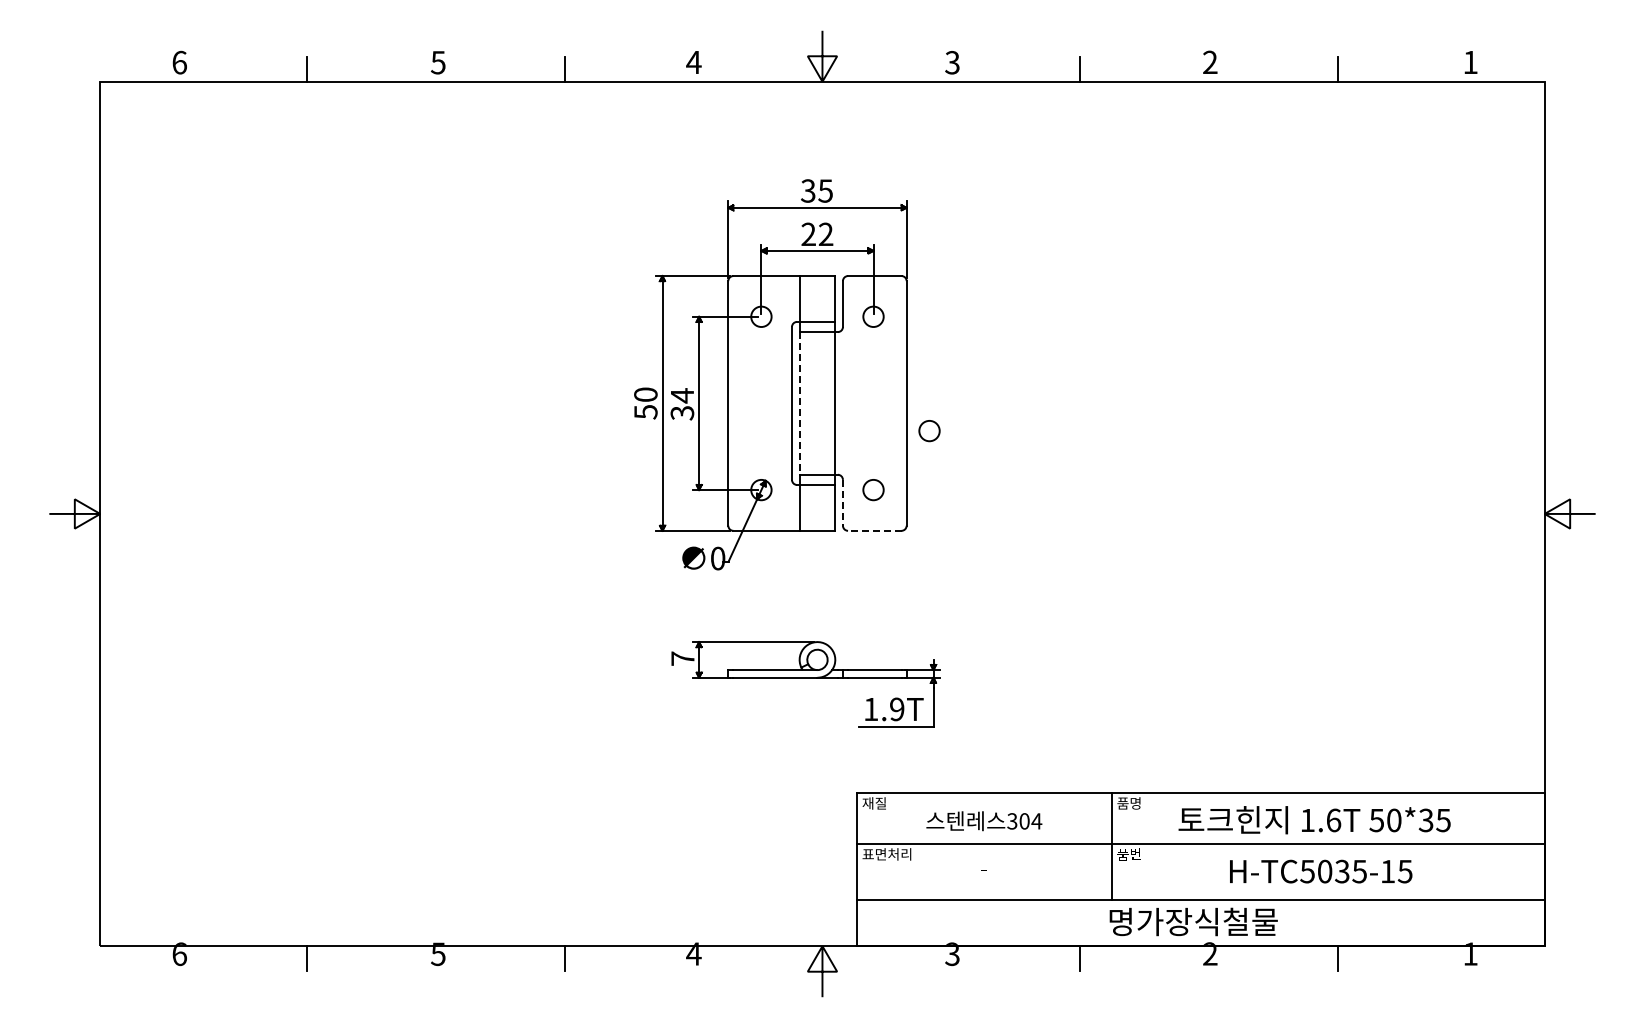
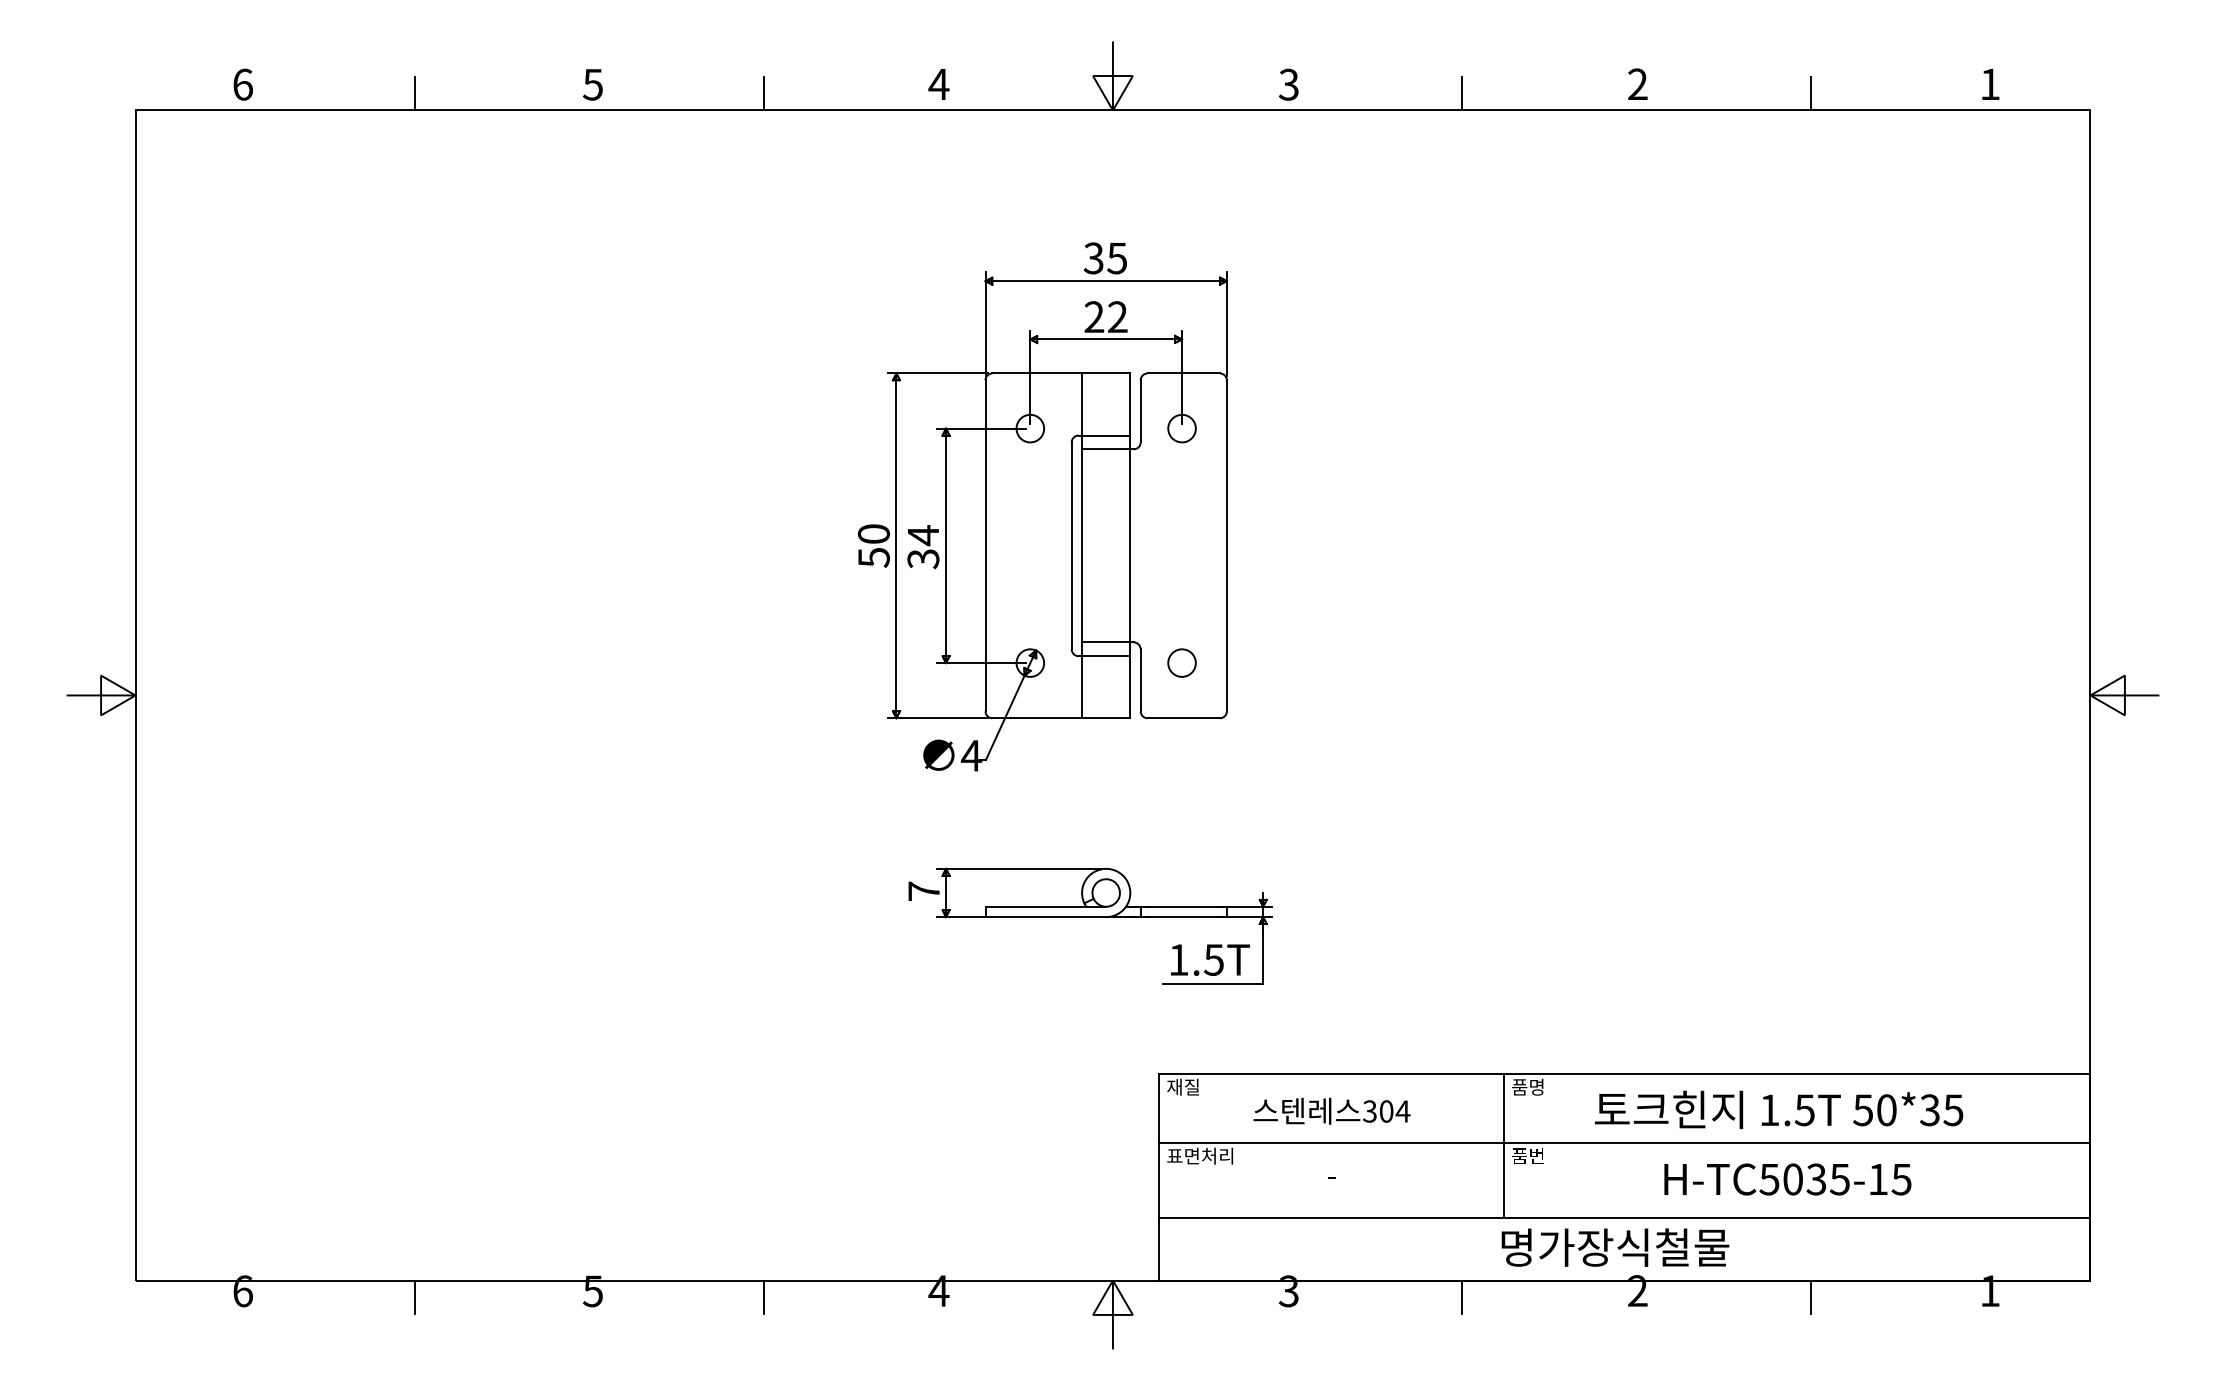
line: (799, 403) -> (1081, 545), dashed -> solid
circle: (929, 431) -> (1257, 583), removed
line: (842, 502) -> (1140, 679), dashed -> solid
line: (874, 530) -> (1183, 717), dashed -> solid
text: (717, 558) -> (970, 755), 0 -> 4
text: (896, 709) -> (1213, 960), 1.9T -> 1.5T
text: (1333, 820) -> (1804, 1110), 1.6T -> 1.5T

